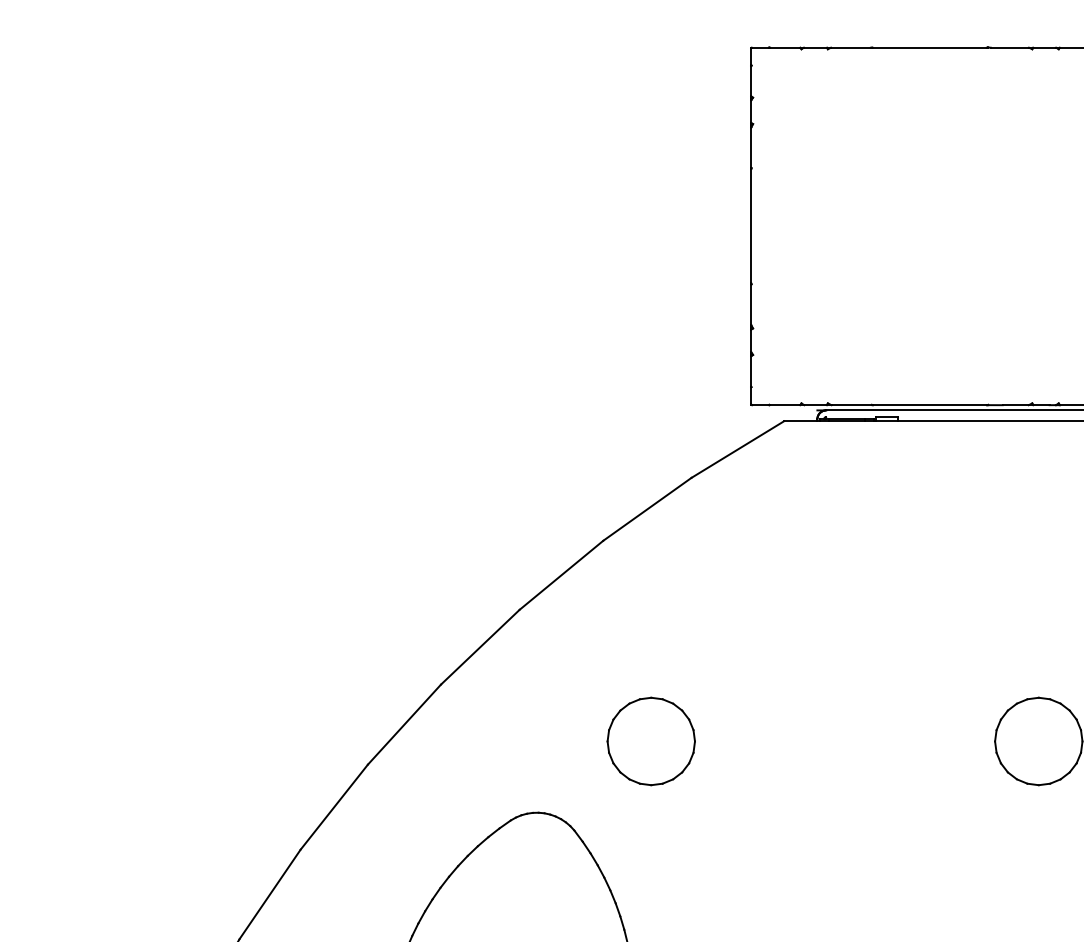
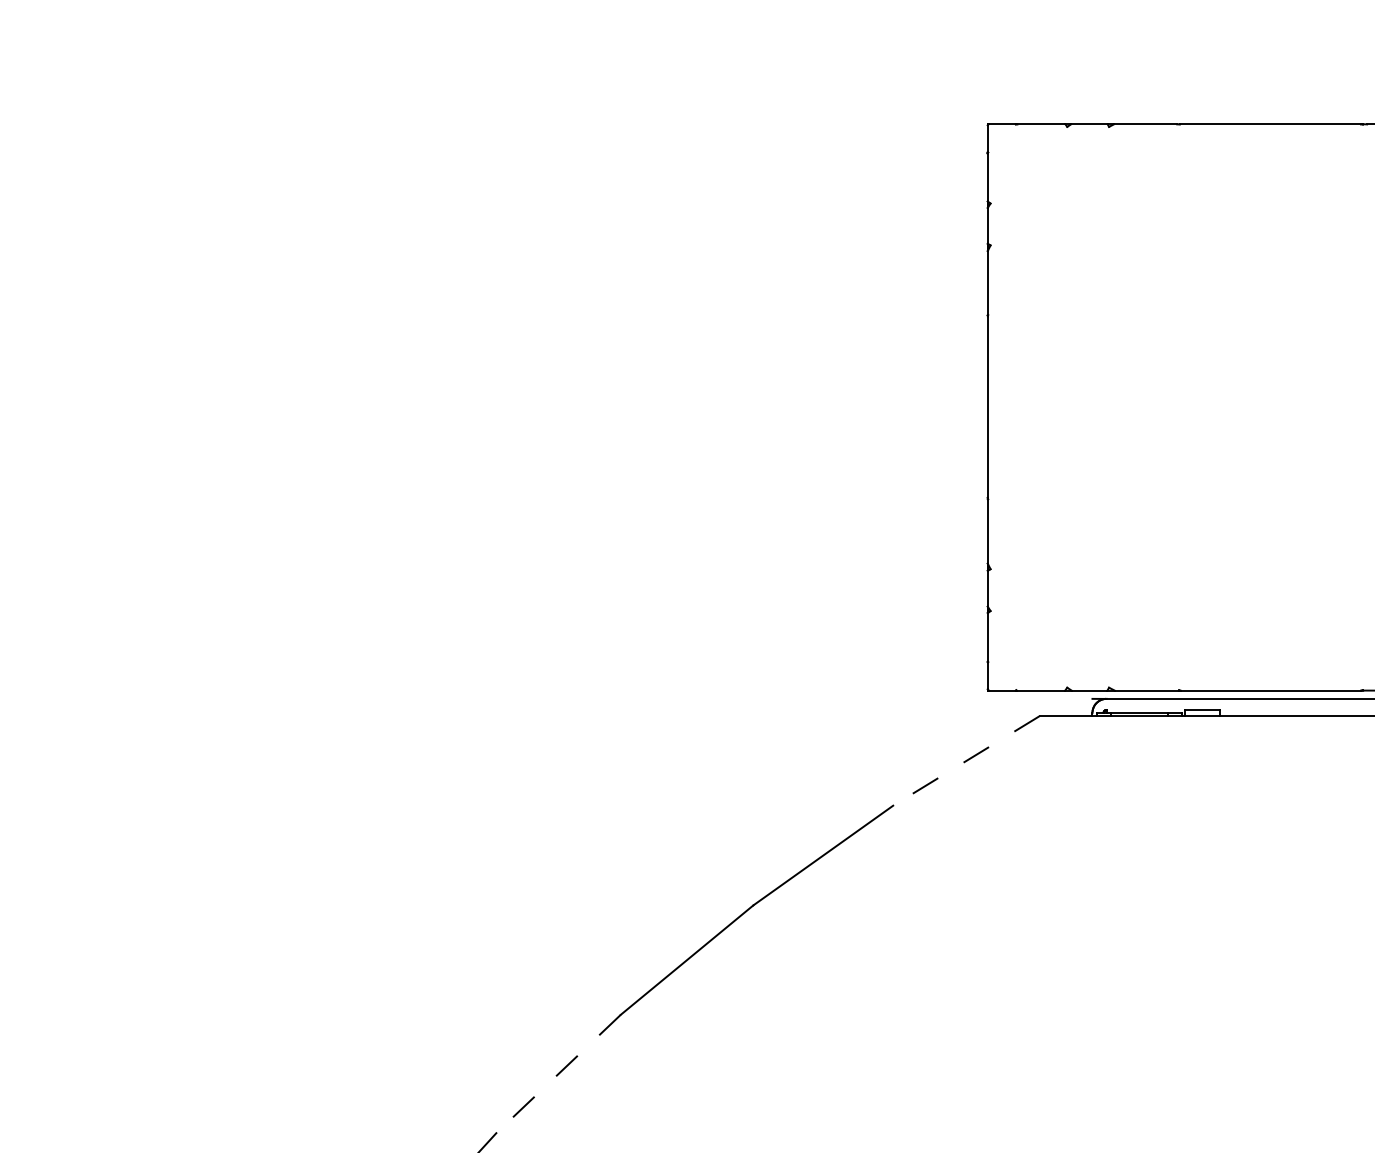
line: (737, 449) -> (965, 760), solid -> dashed
line: (480, 647) -> (558, 1074), solid -> dashed

